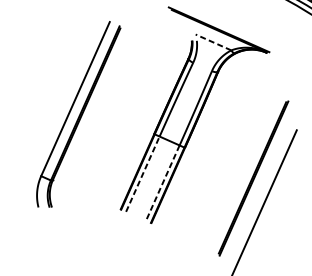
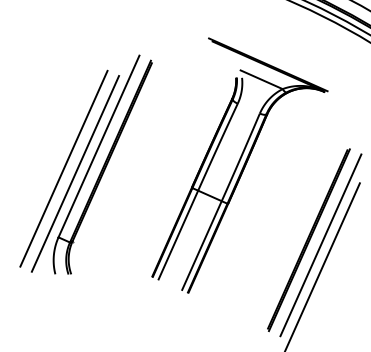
line: (213, 42) -> (261, 79), dashed -> solid
line: (45, 117) -> (63, 168), added
line: (55, 121) -> (75, 173), added
line: (142, 174) -> (178, 235), dashed -> solid
line: (162, 183) -> (201, 245), dashed -> solid
line: (263, 183) -> (320, 245), added

